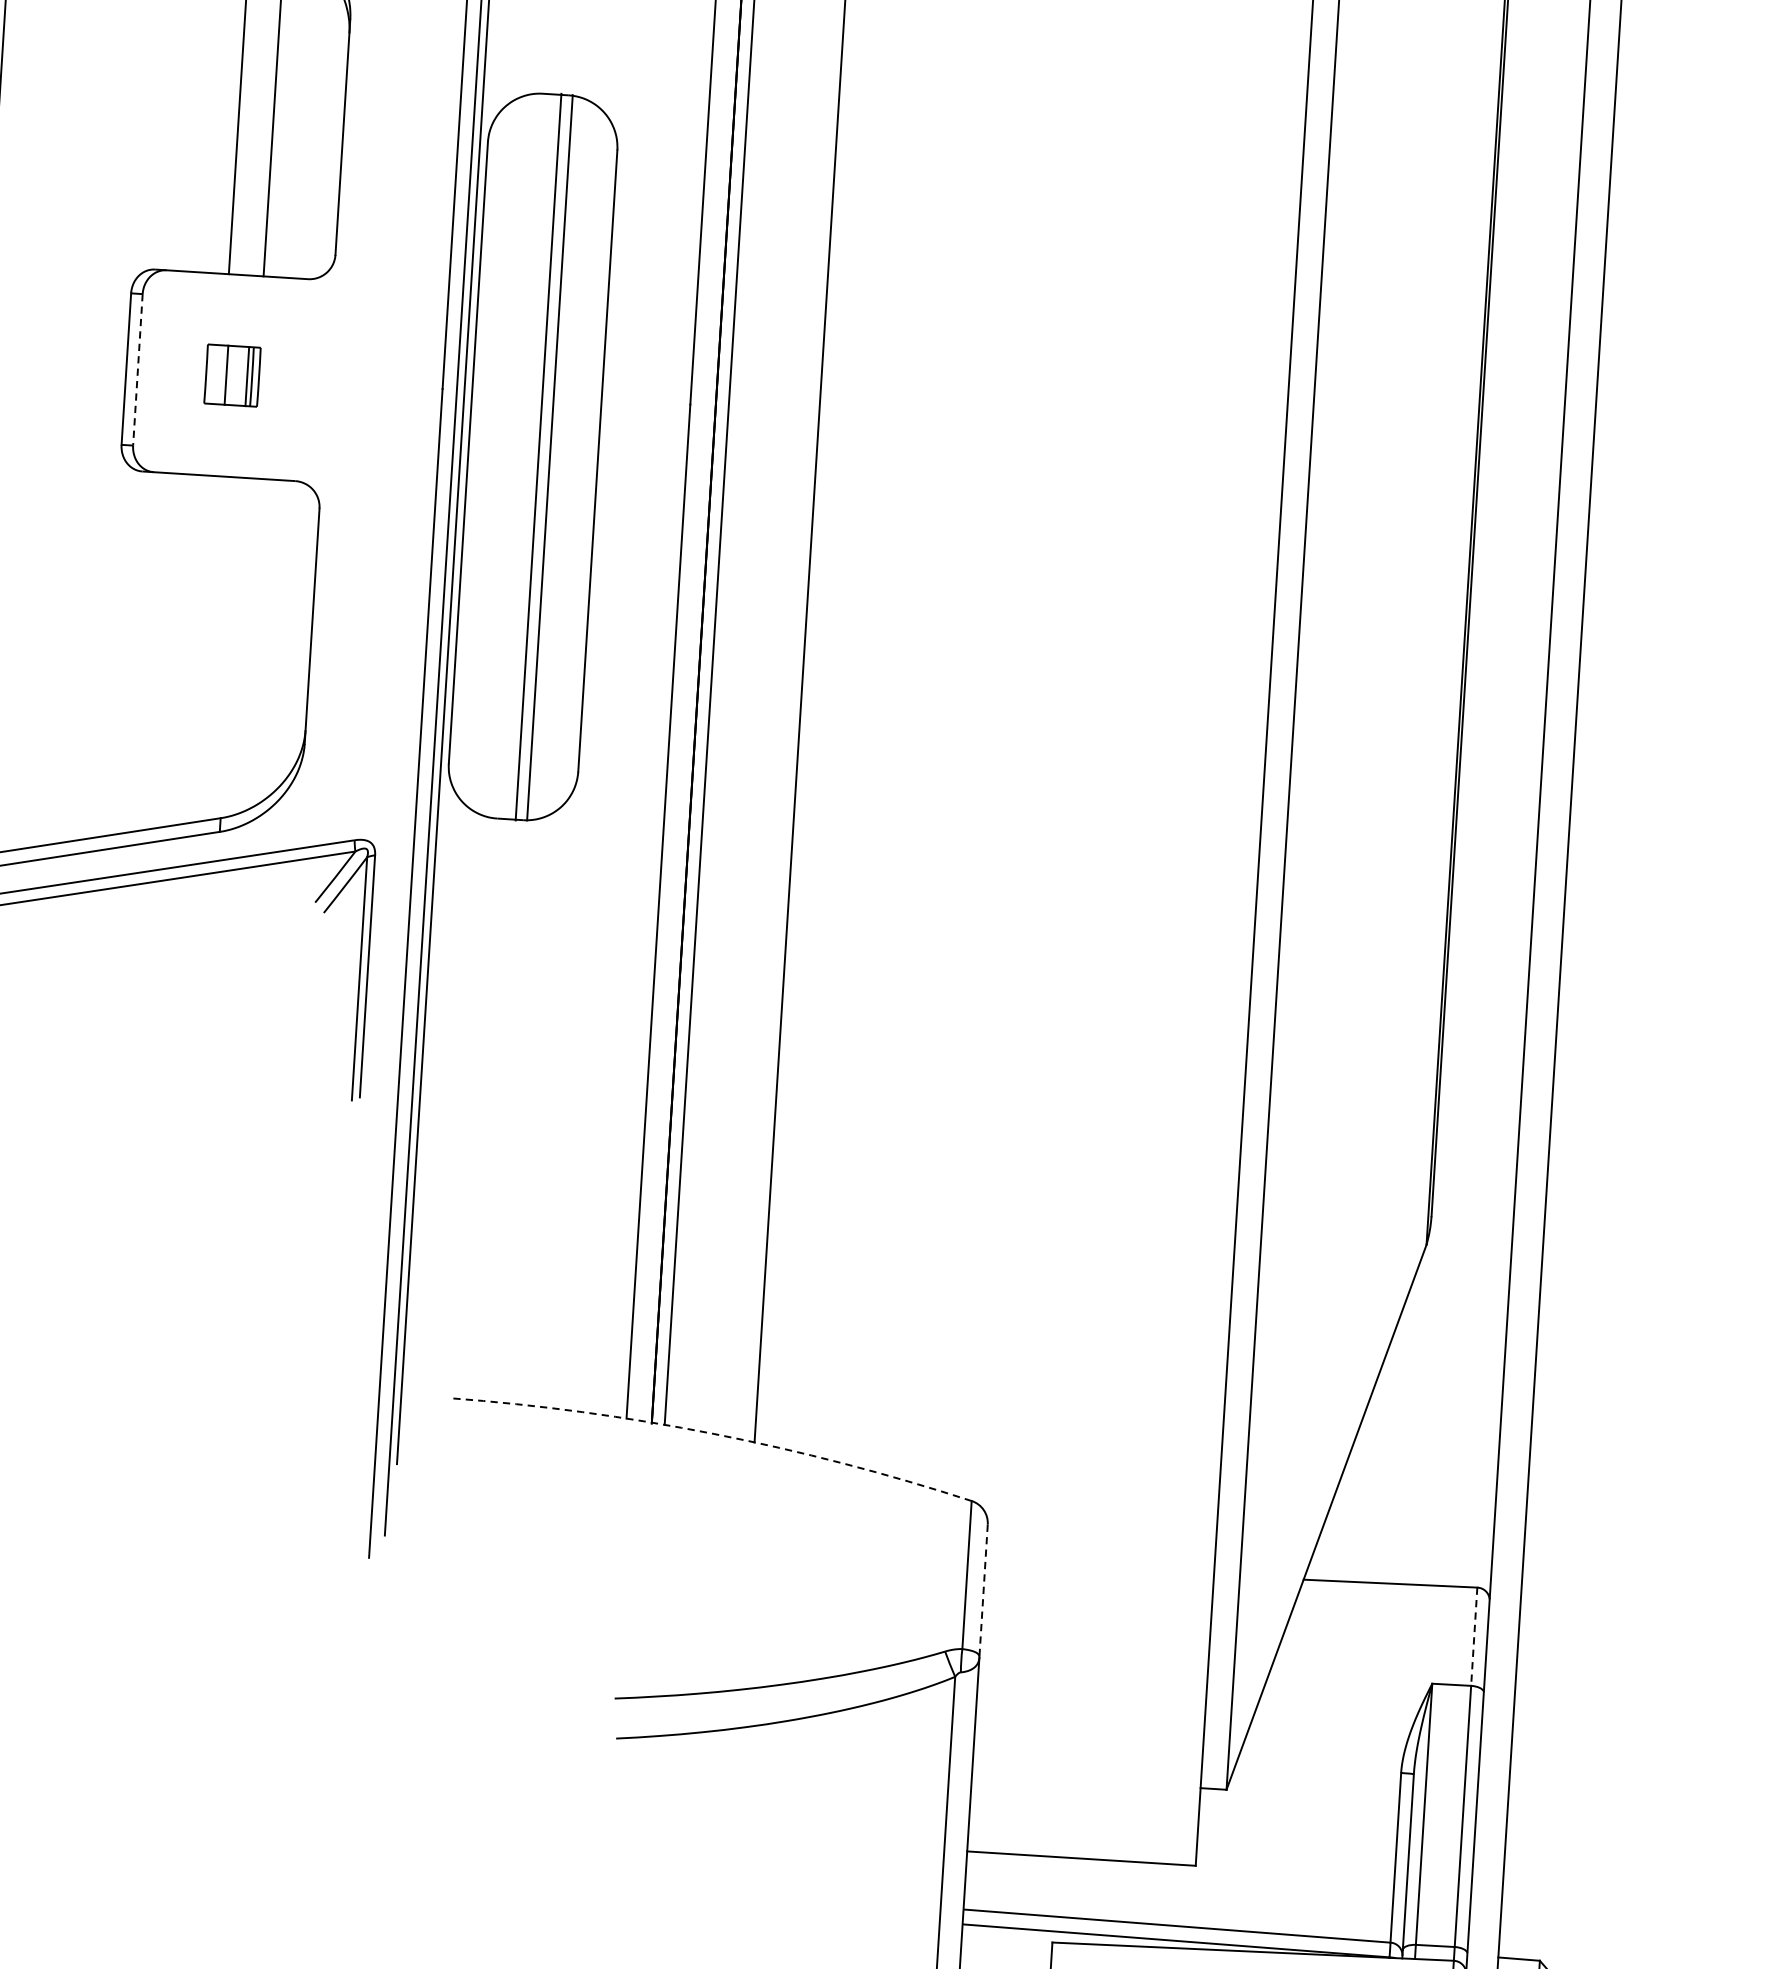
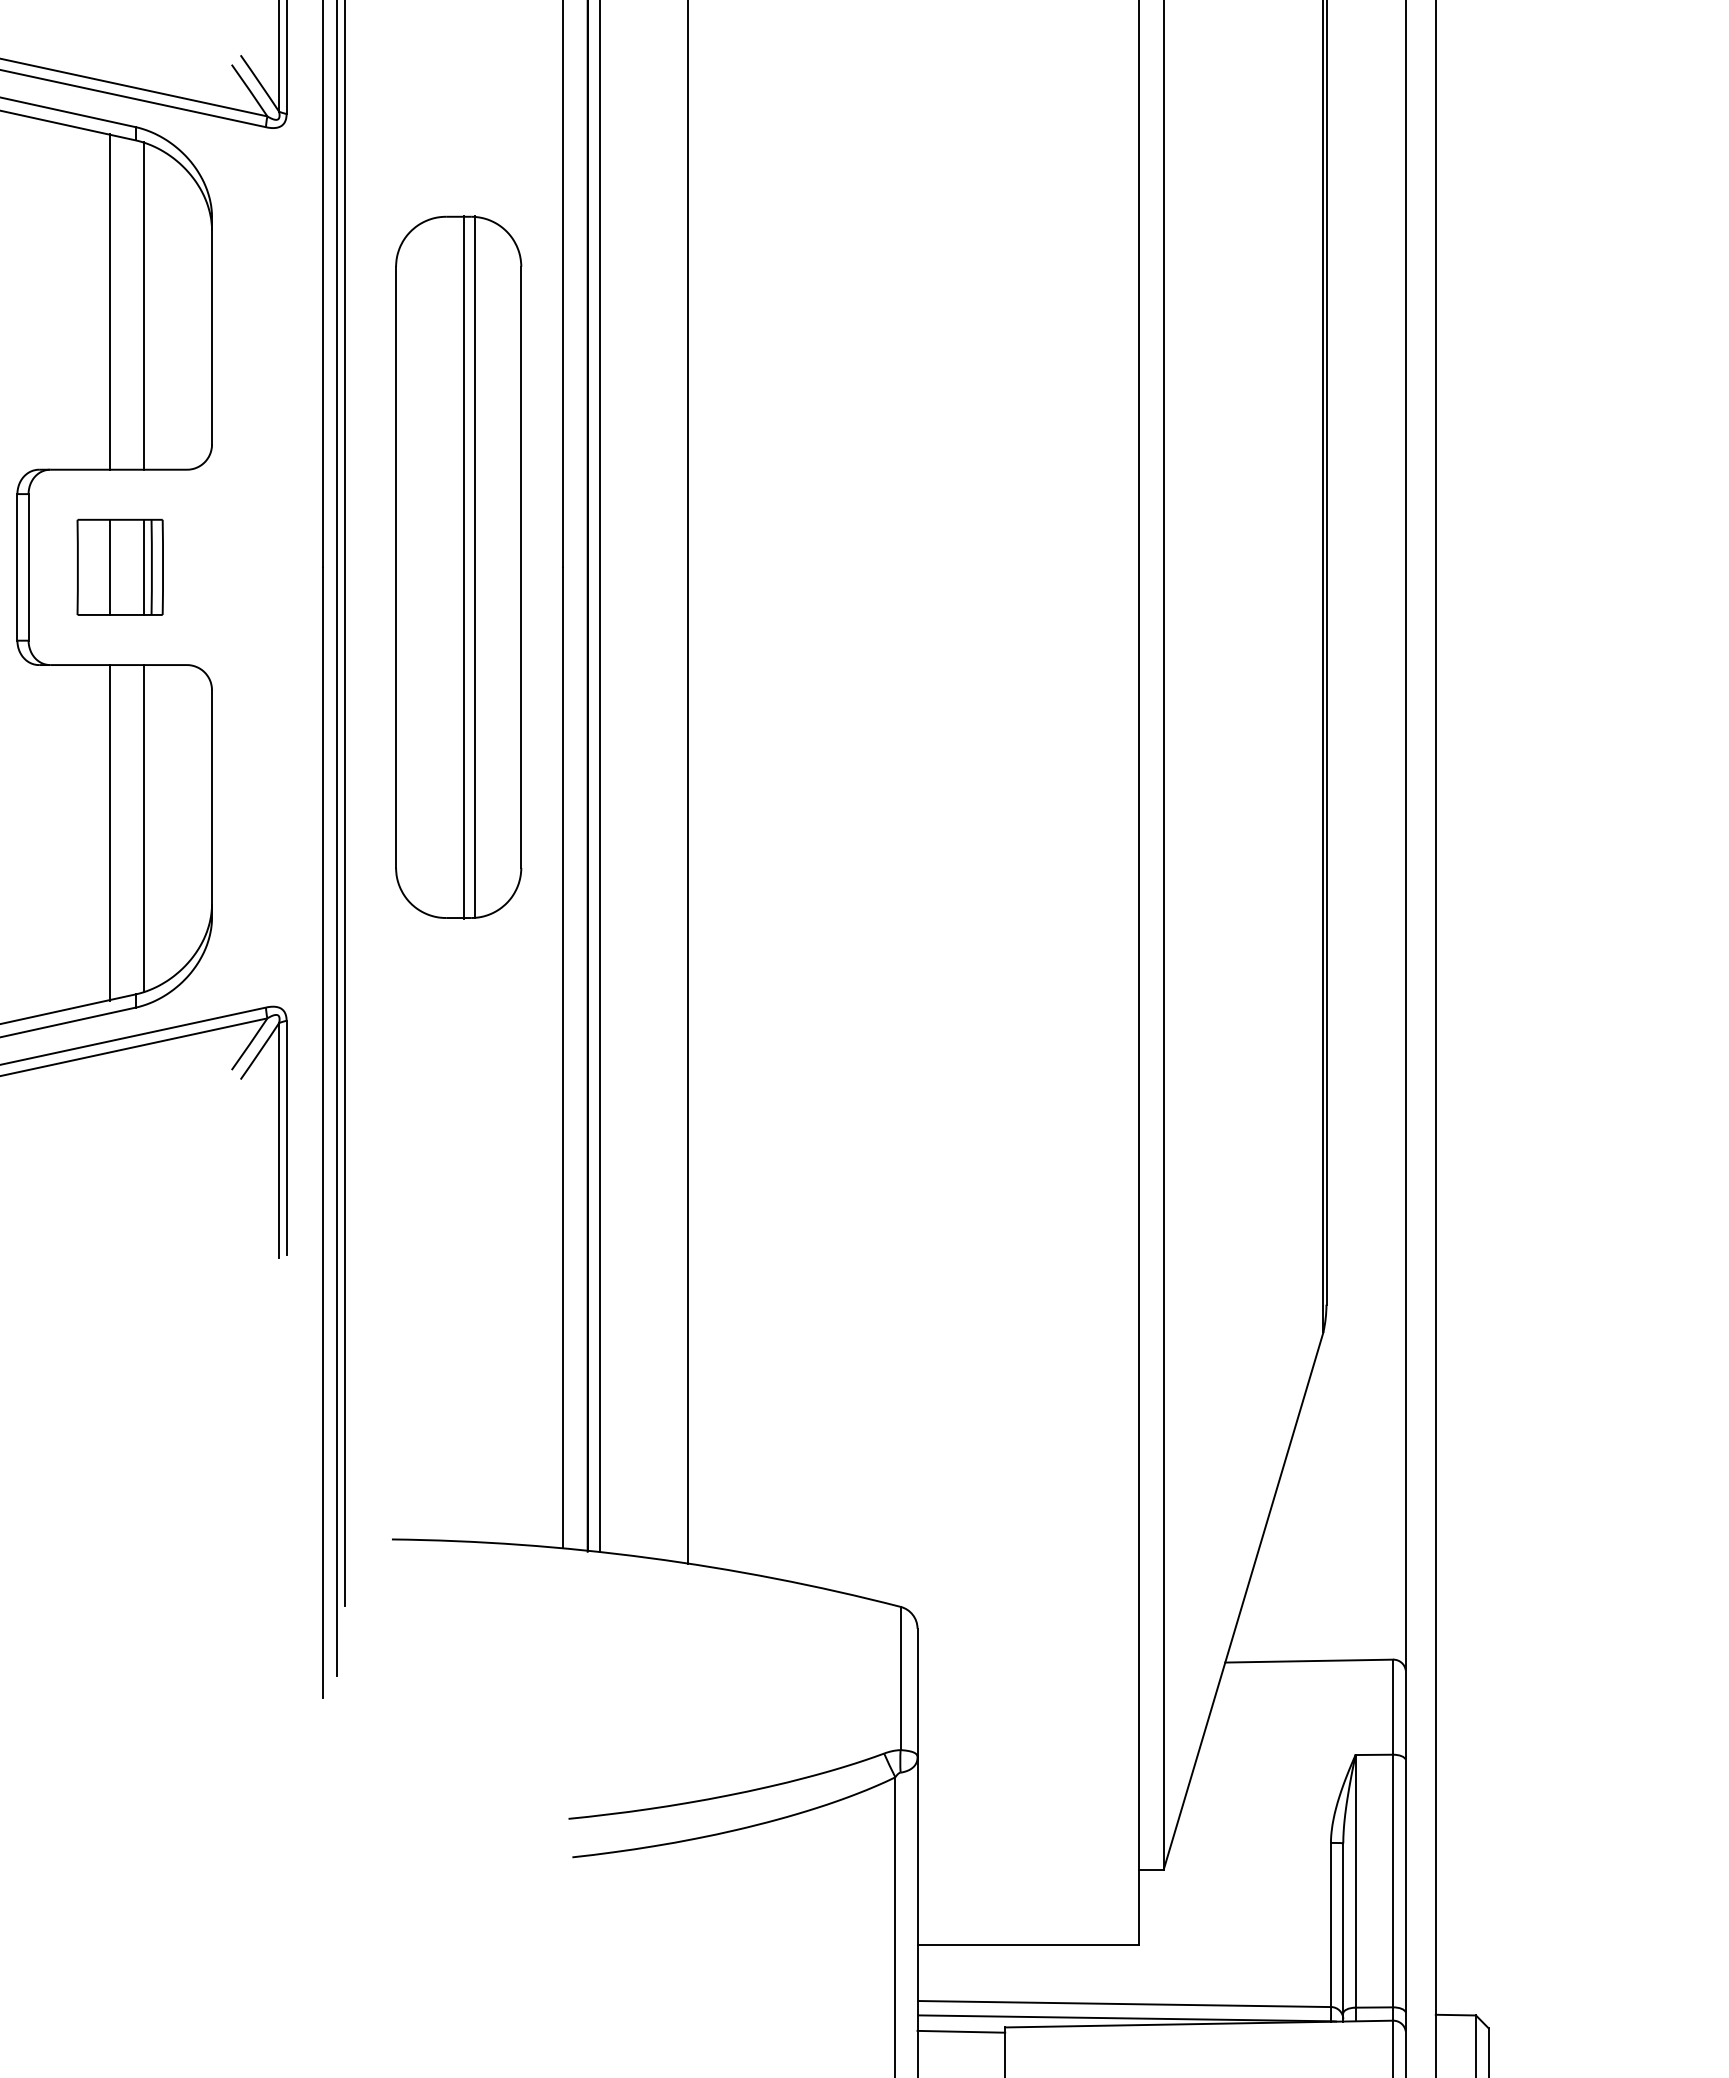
line: (137, 369) -> (28, 567), dashed -> solid
part: (231, 374) -> (119, 566), size x1.67
part: (532, 457) -> (458, 567), moved
line: (240, 647) -> (144, 828), added
line: (205, 650) -> (110, 833), added
arc: (714, 1433) -> (648, 1557), dashed -> solid
line: (983, 1591) -> (917, 1693), dashed -> solid
line: (1474, 1637) -> (1393, 1707), dashed -> solid
line: (1006, 1943) -> (961, 2031), added

